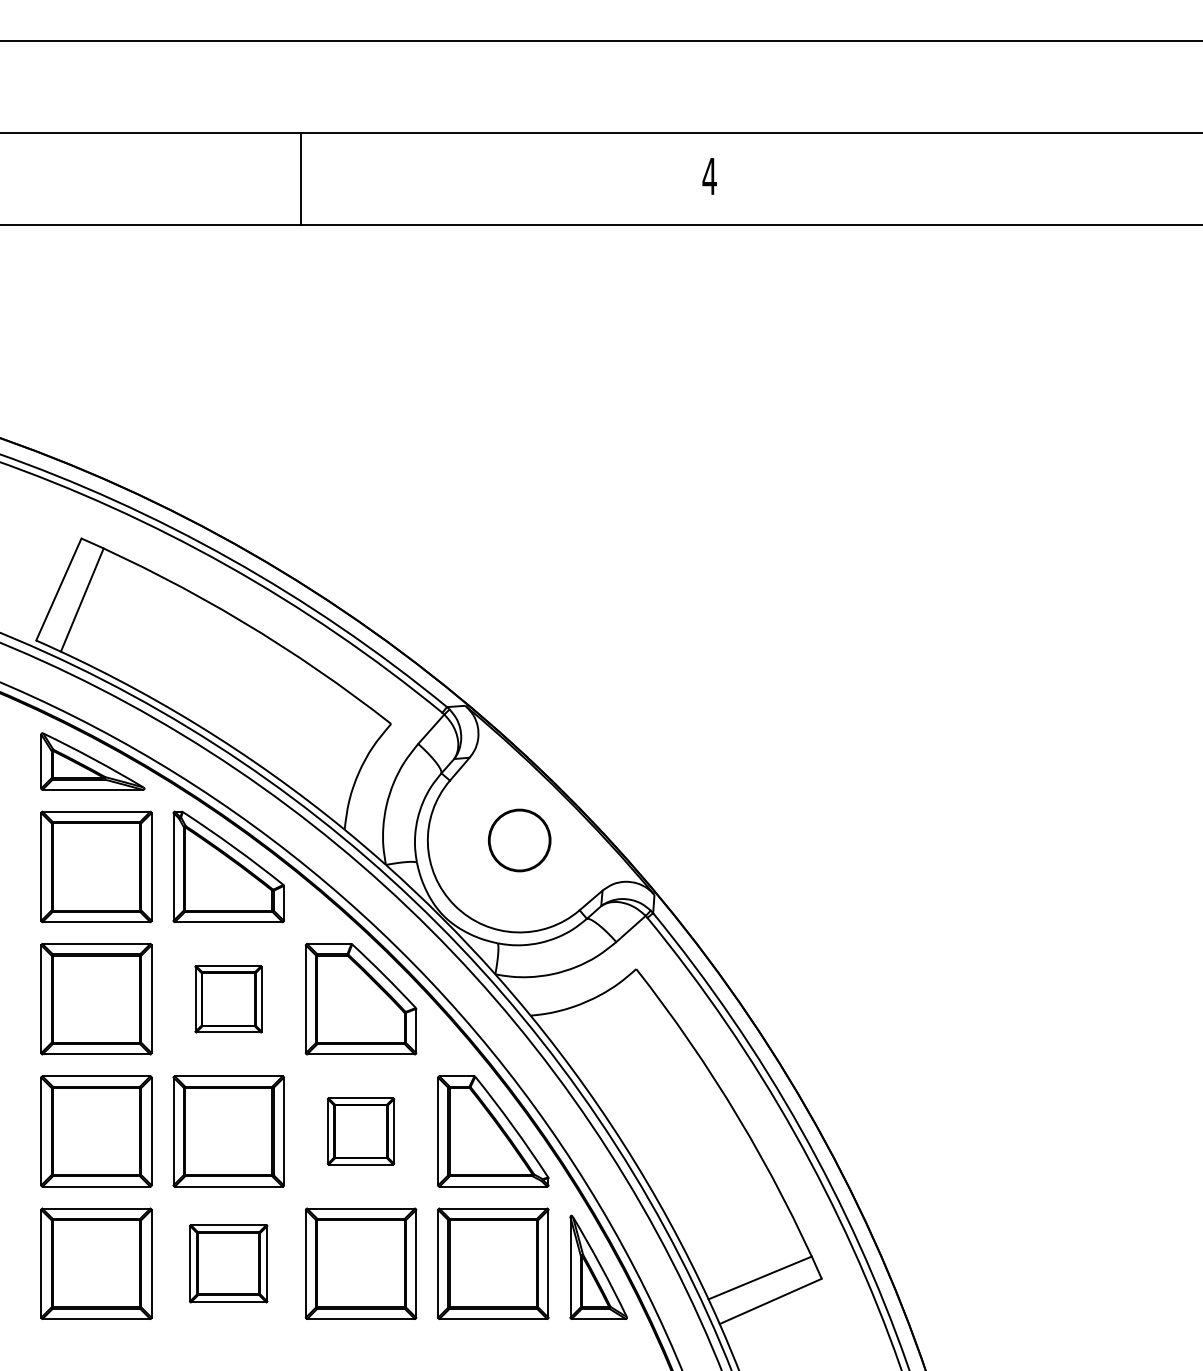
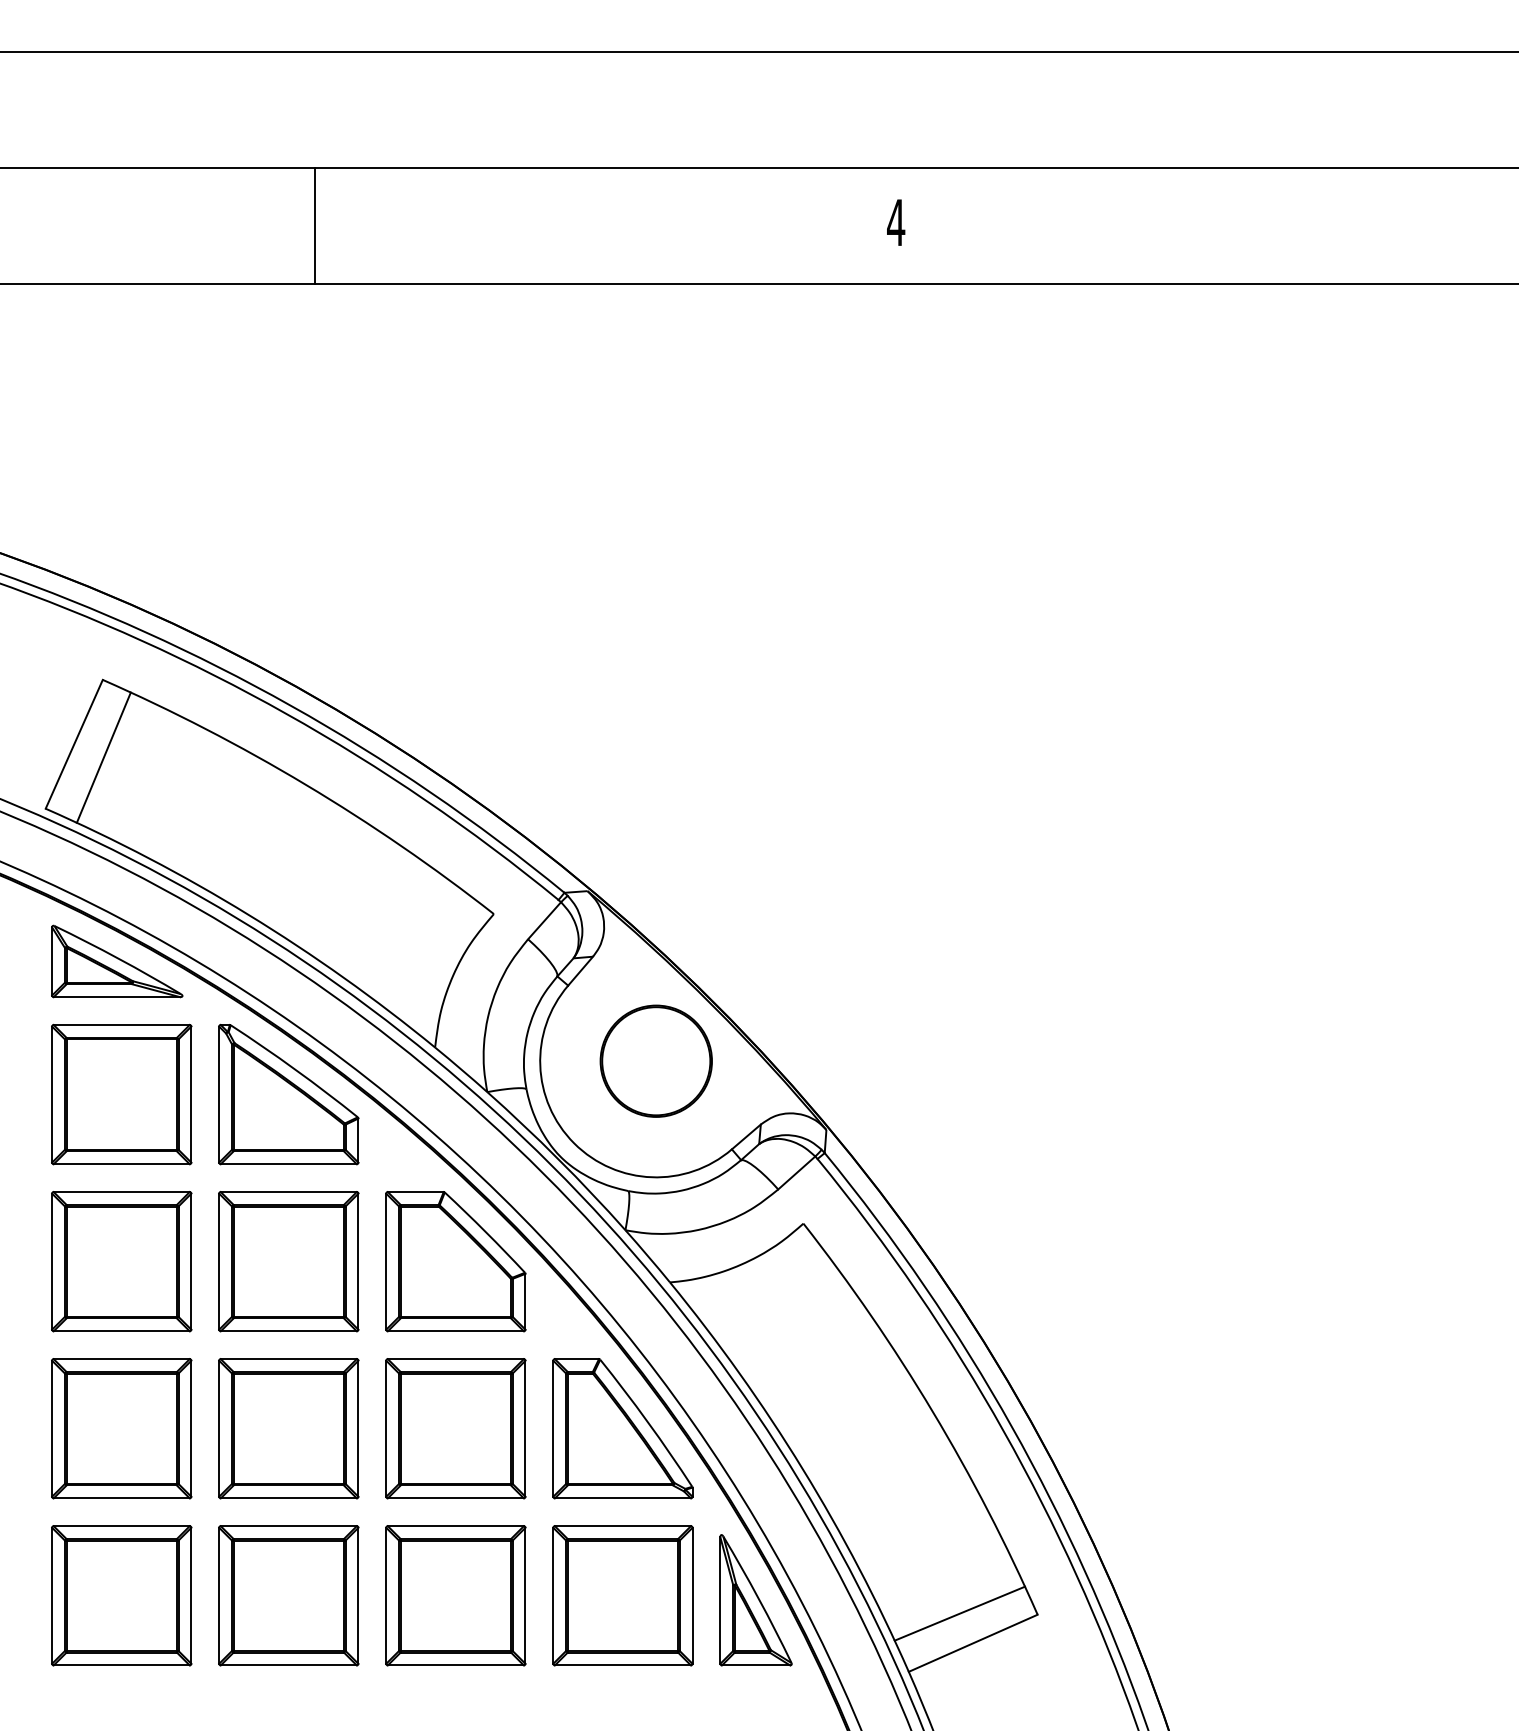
line: (300, 178) -> (314, 225), moved
circle: (519, 840) -> (655, 1061), size x1.43
part: (228, 999) -> (288, 1262), size x1.67
part: (360, 1131) -> (455, 1428), size x1.67
part: (228, 1263) -> (288, 1595), size x1.43

